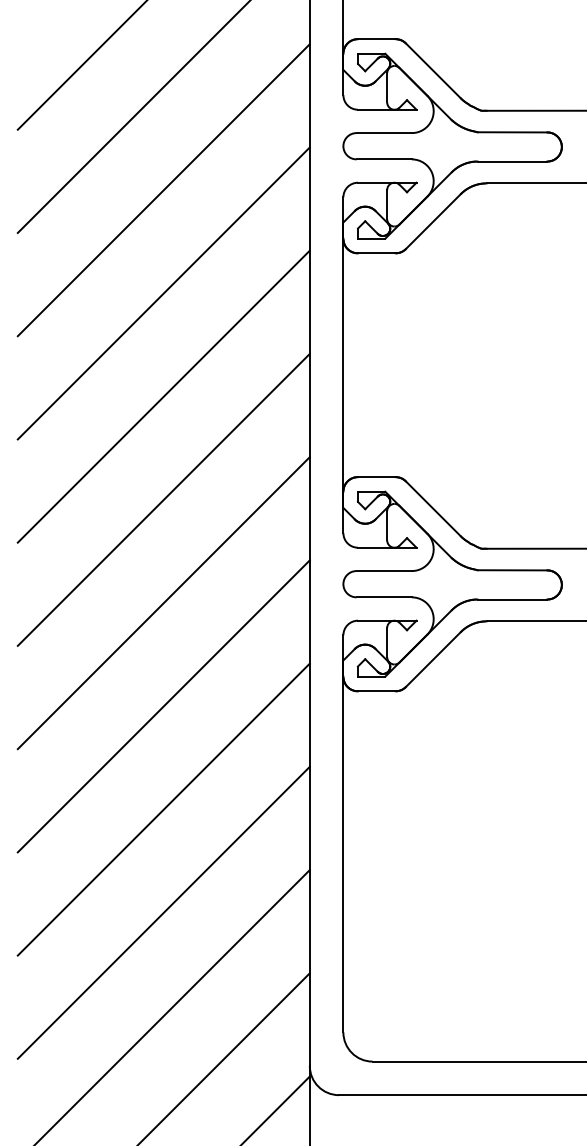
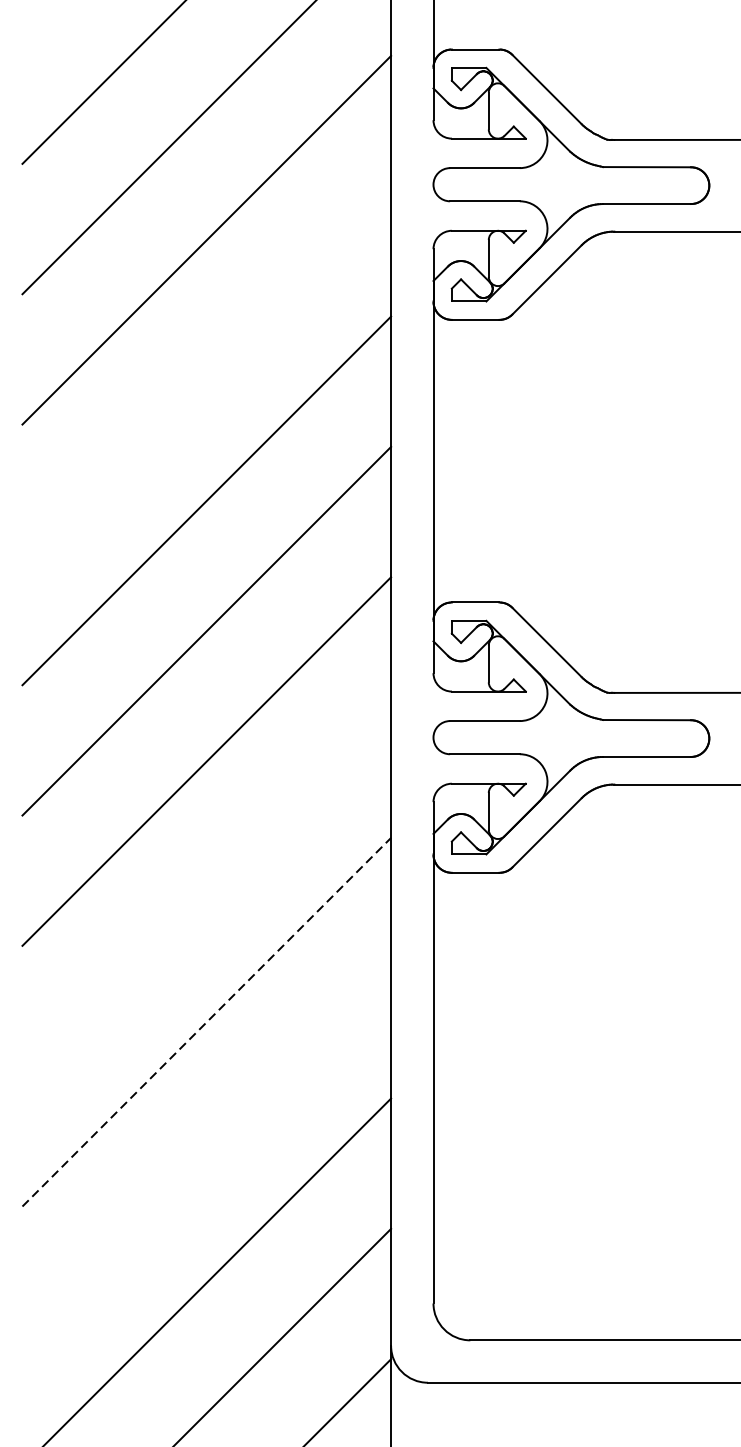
line: (163, 293) -> (206, 370), removed
line: (163, 706) -> (206, 892), removed
line: (164, 809) -> (207, 1022), solid -> dashed
line: (163, 912) -> (206, 1152), removed

